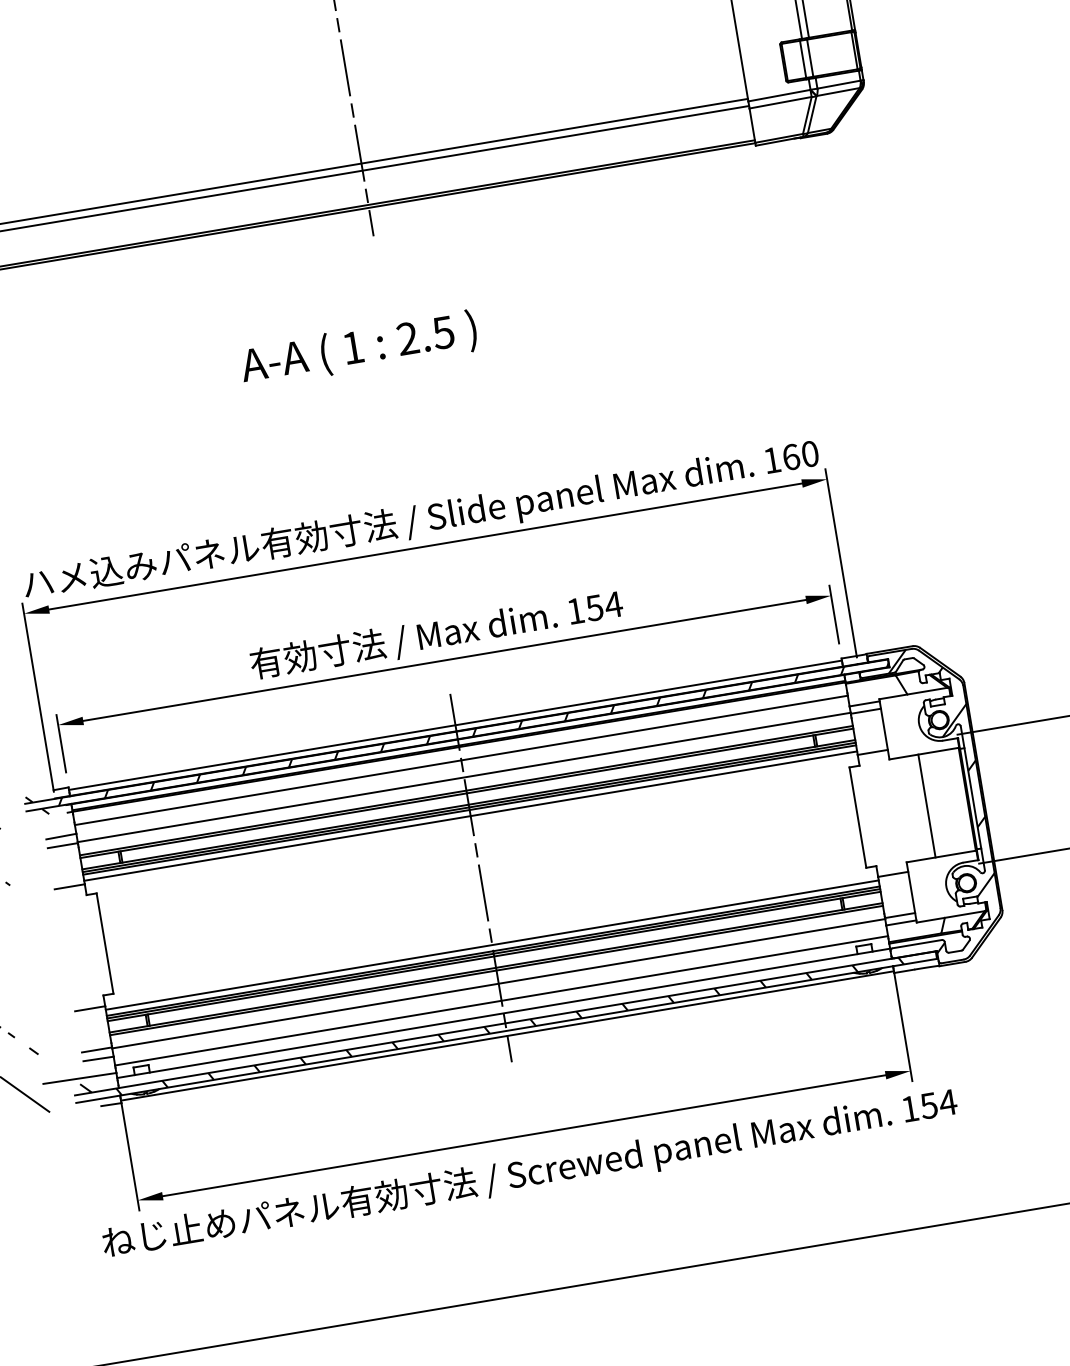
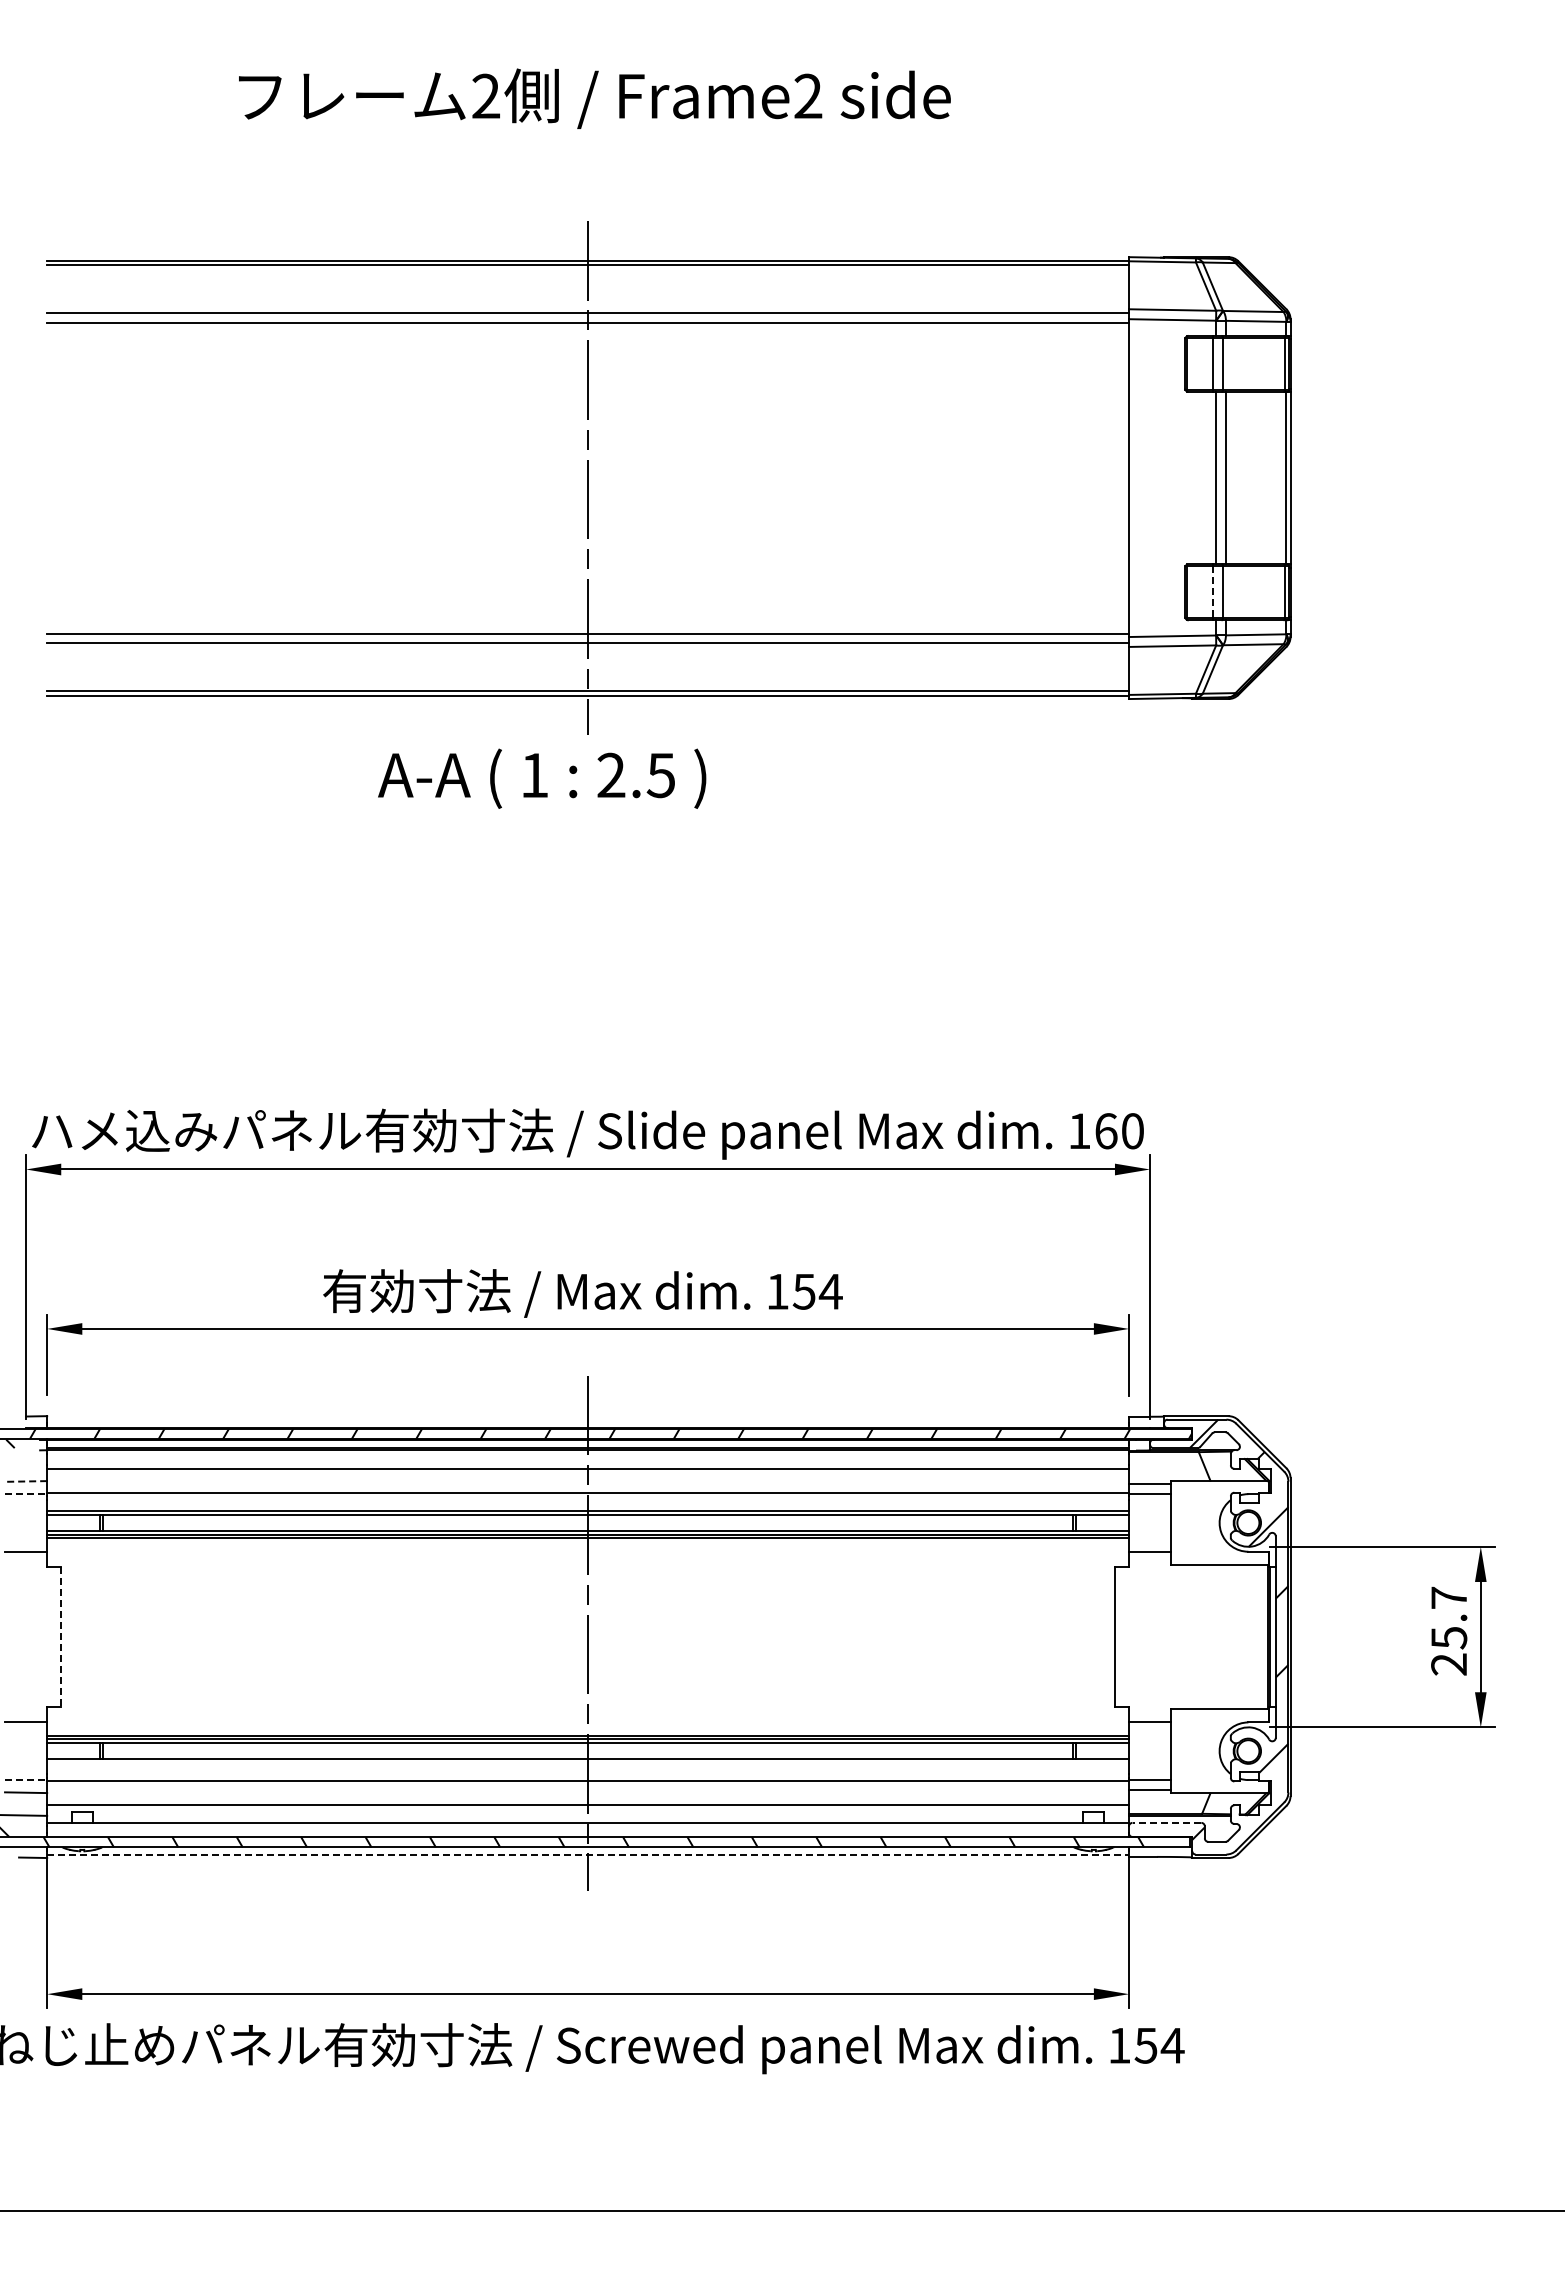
line: (803, 59) -> (1213, 592), solid -> dashed
text: (359, 349) -> (542, 778), moved
line: (455, 725) -> (587, 1419), removed
line: (926, 806) -> (1211, 1637), removed
line: (470, 815) -> (587, 1546), removed
line: (60, 836) -> (25, 1481), solid -> dashed
line: (63, 845) -> (26, 1494), solid -> dashed
line: (105, 943) -> (61, 1637), solid -> dashed
line: (916, 943) -> (1166, 1822), solid -> dashed
line: (491, 945) -> (587, 1727), removed
line: (496, 970) -> (587, 1762), removed
line: (507, 1035) -> (588, 1854), solid -> dashed
line: (97, 1050) -> (26, 1780), solid -> dashed

